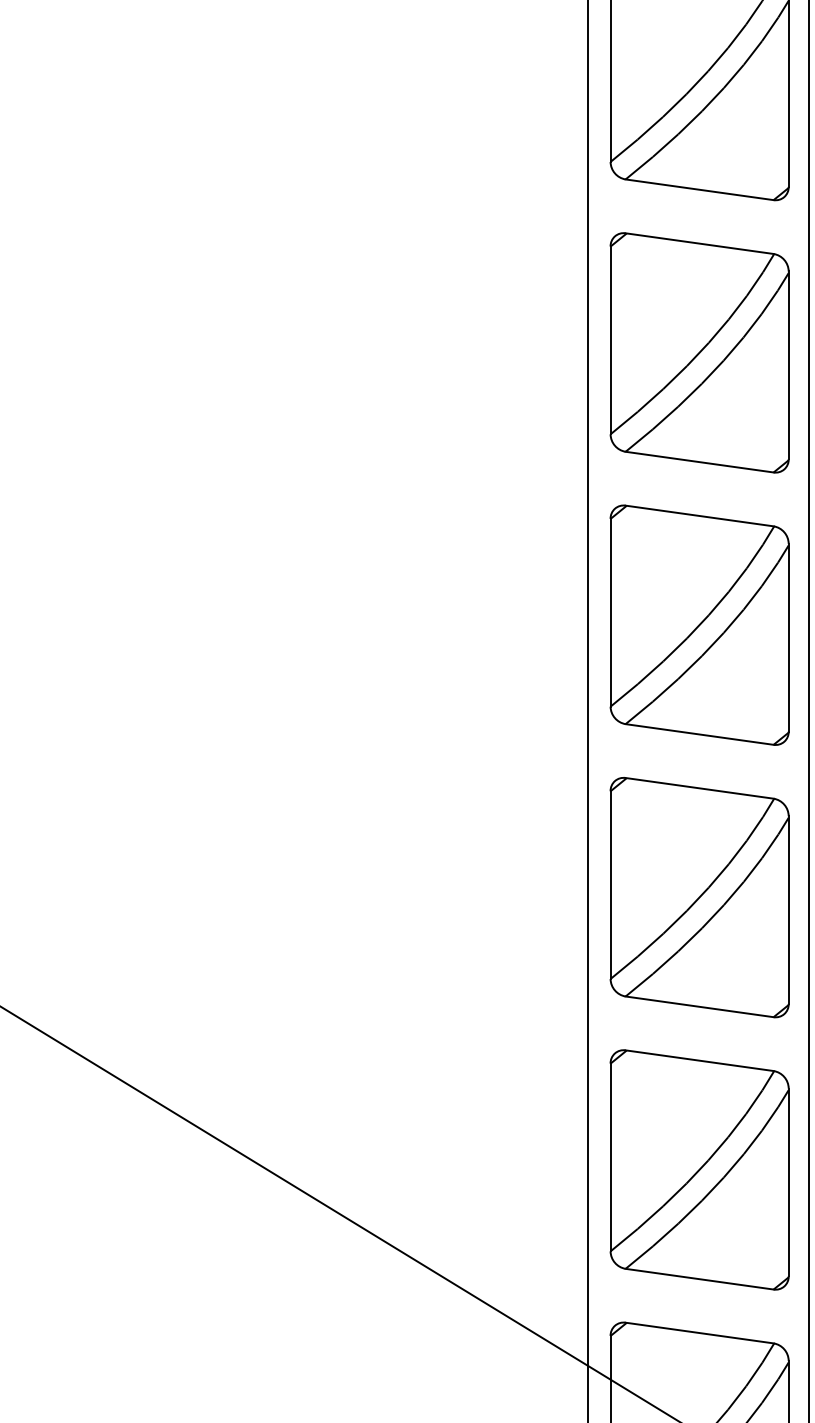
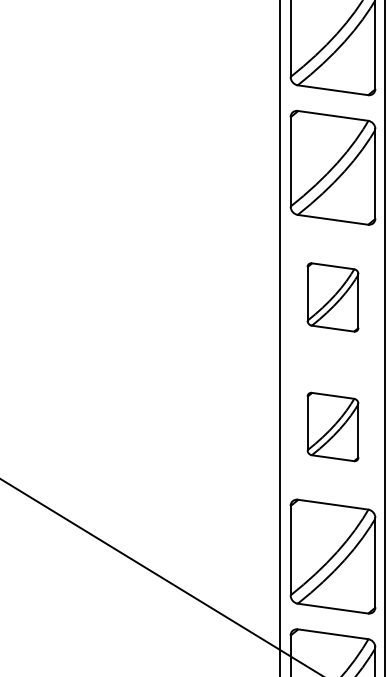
part: (698, 625) -> (332, 297), size x0.6
part: (698, 896) -> (332, 426), size x0.6

